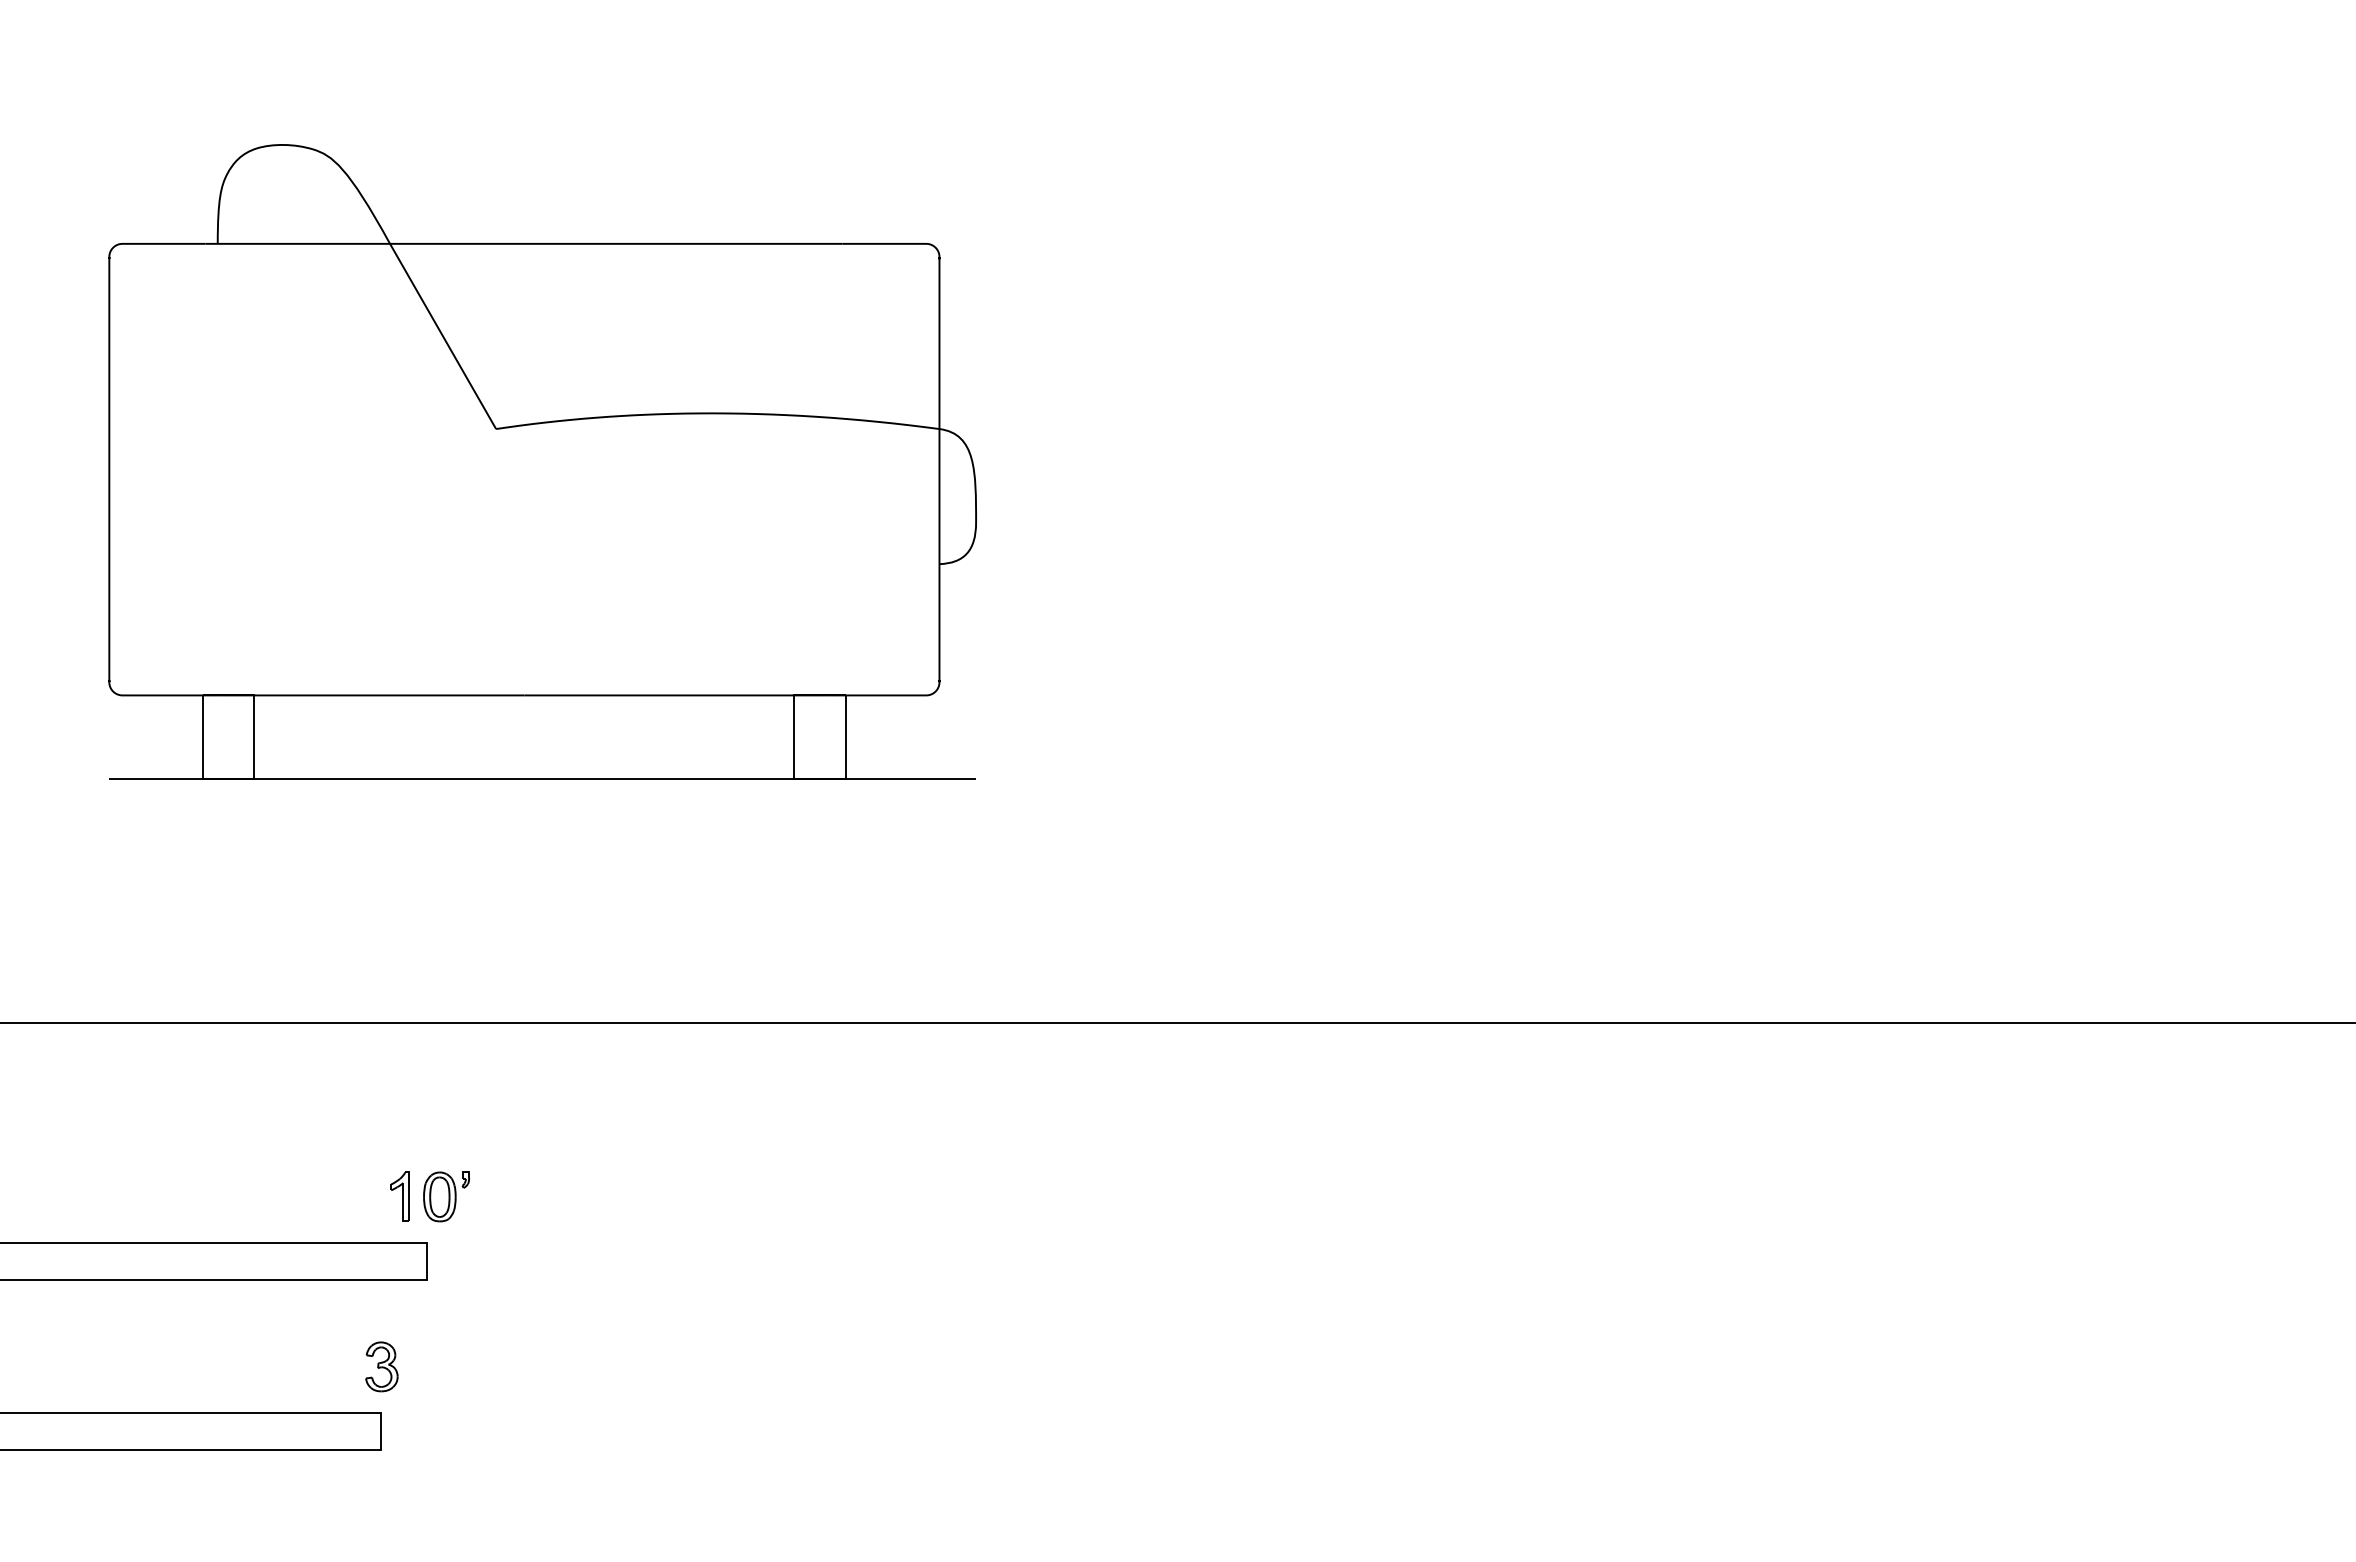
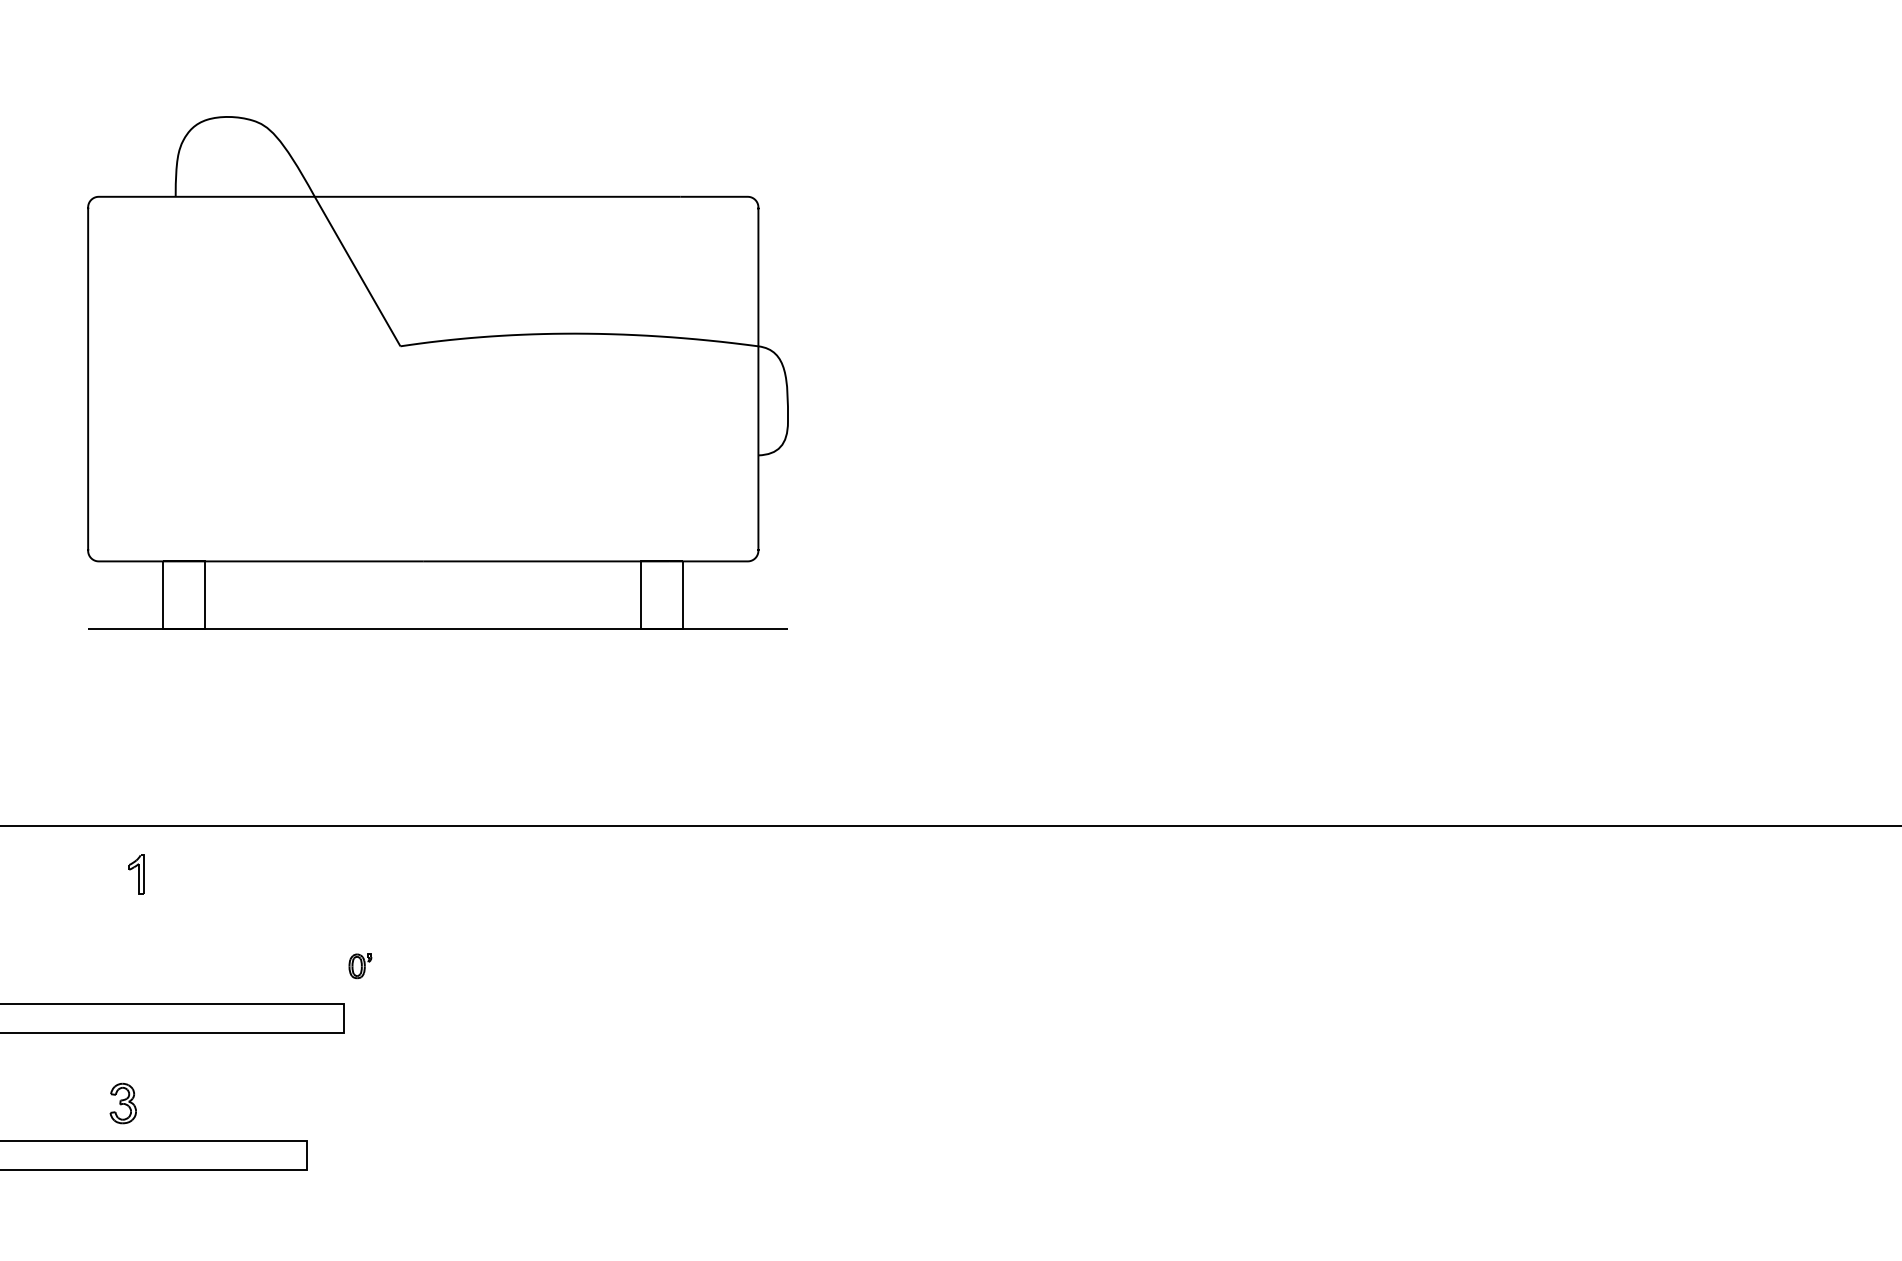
part: (399, 1196) -> (135, 874), moved
part: (446, 1196) -> (360, 965), size x0.6
part: (381, 1366) -> (123, 1103), moved

